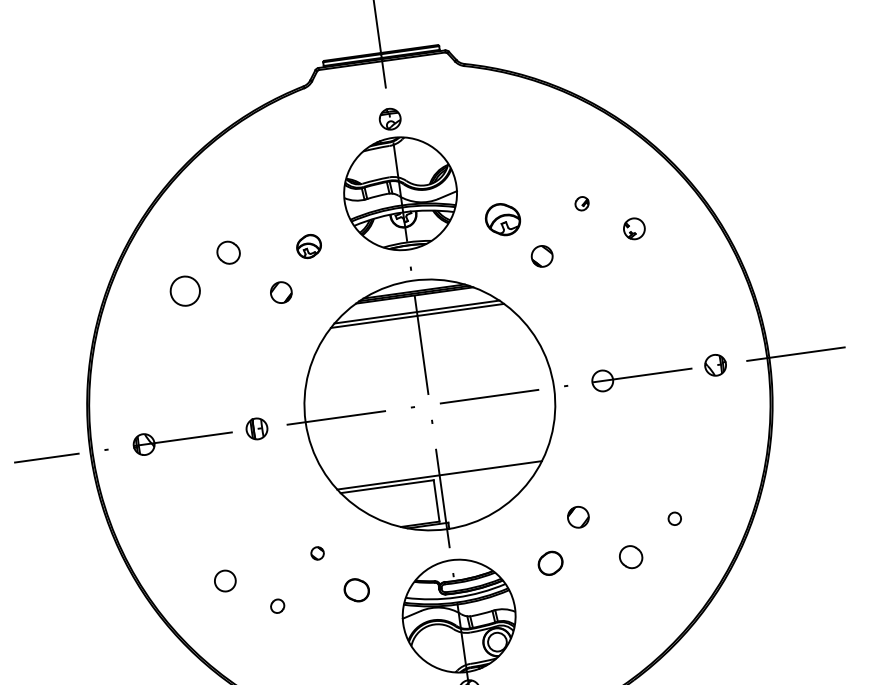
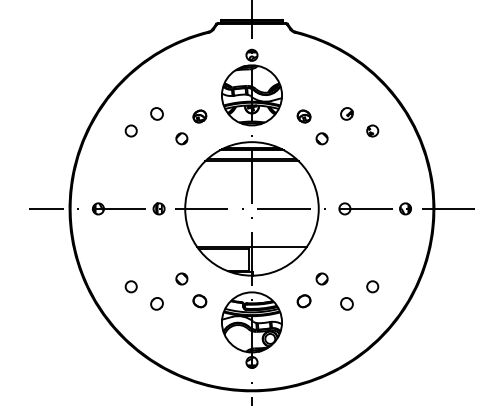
part: (581, 203) -> (346, 113), size x1.67
part: (501, 219) -> (303, 116), size x0.71
circle: (183, 290) -> (130, 130), size x0.71
circle: (674, 518) -> (372, 286), size x1.67
circle: (316, 552) -> (181, 278), size x1.67
part: (276, 605) -> (156, 303), size x1.67

